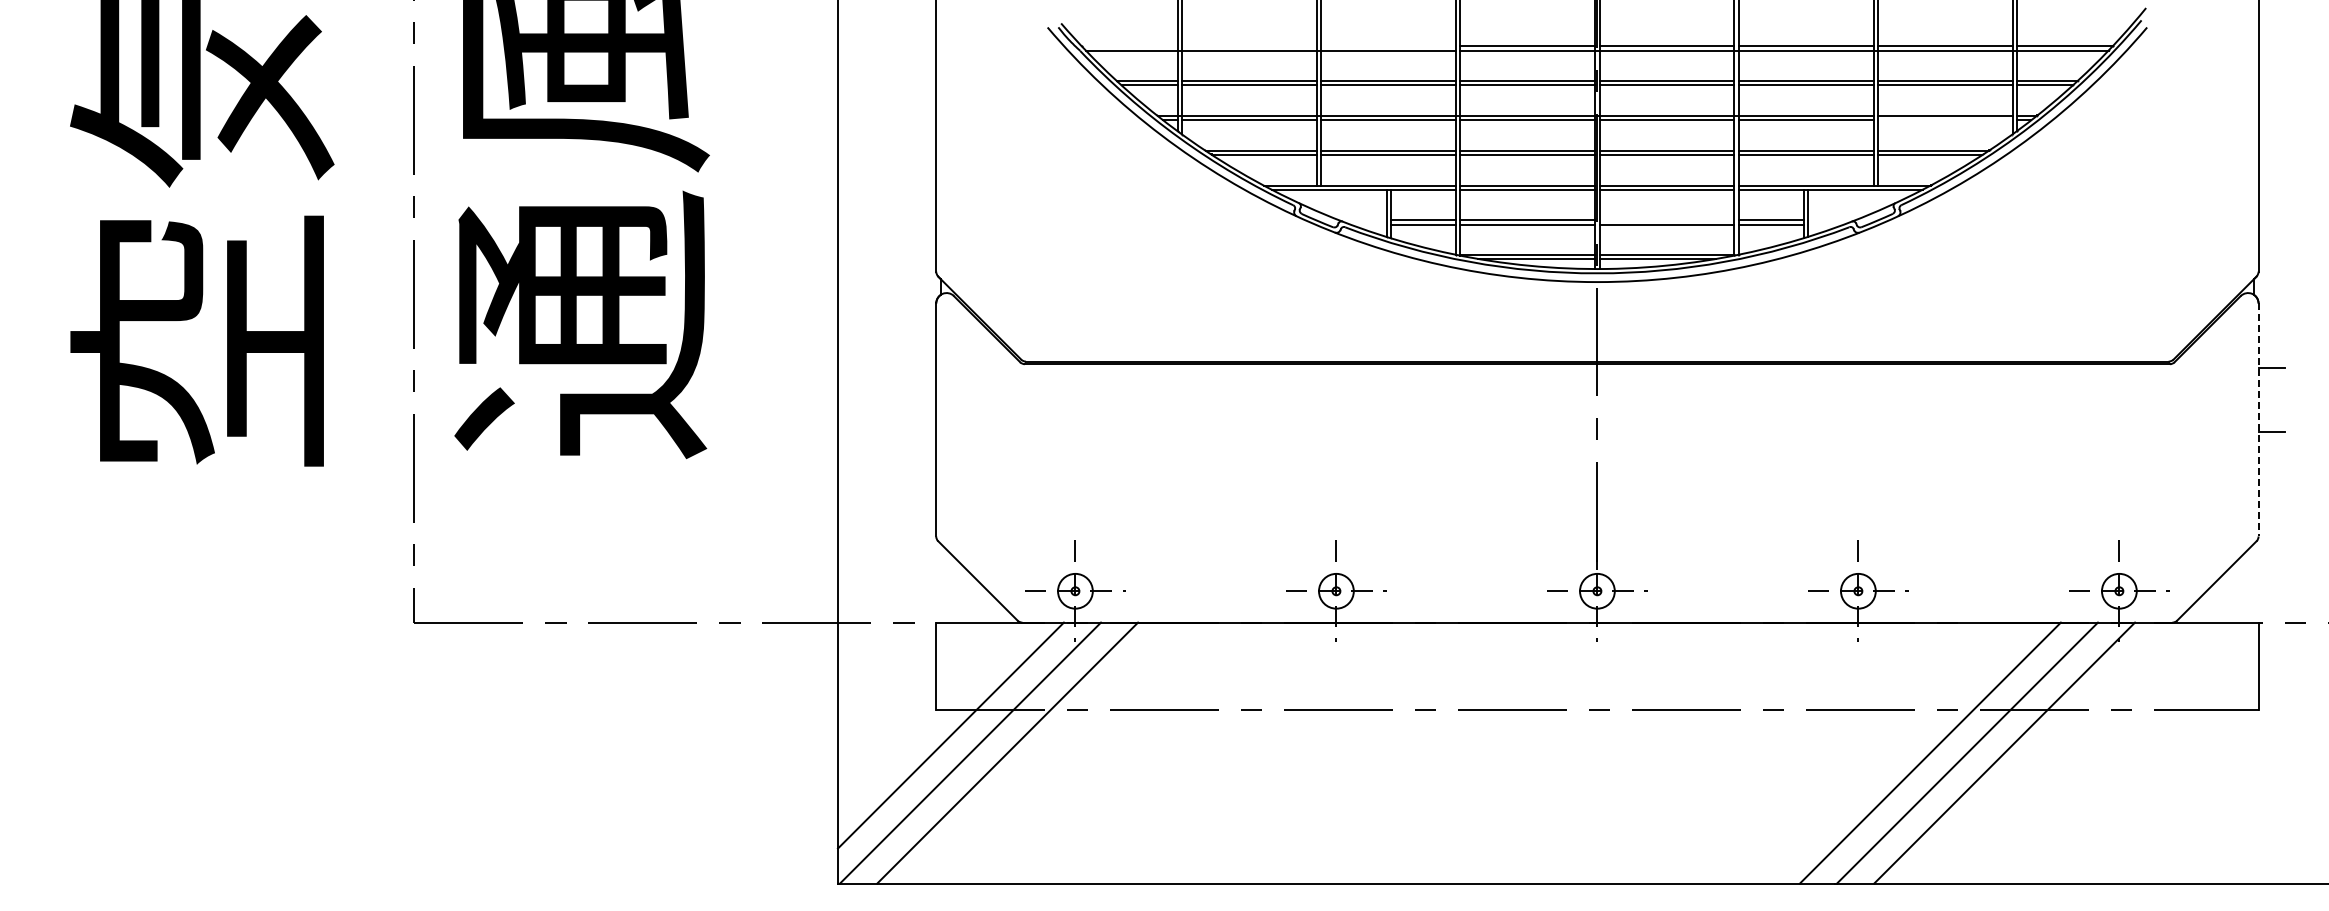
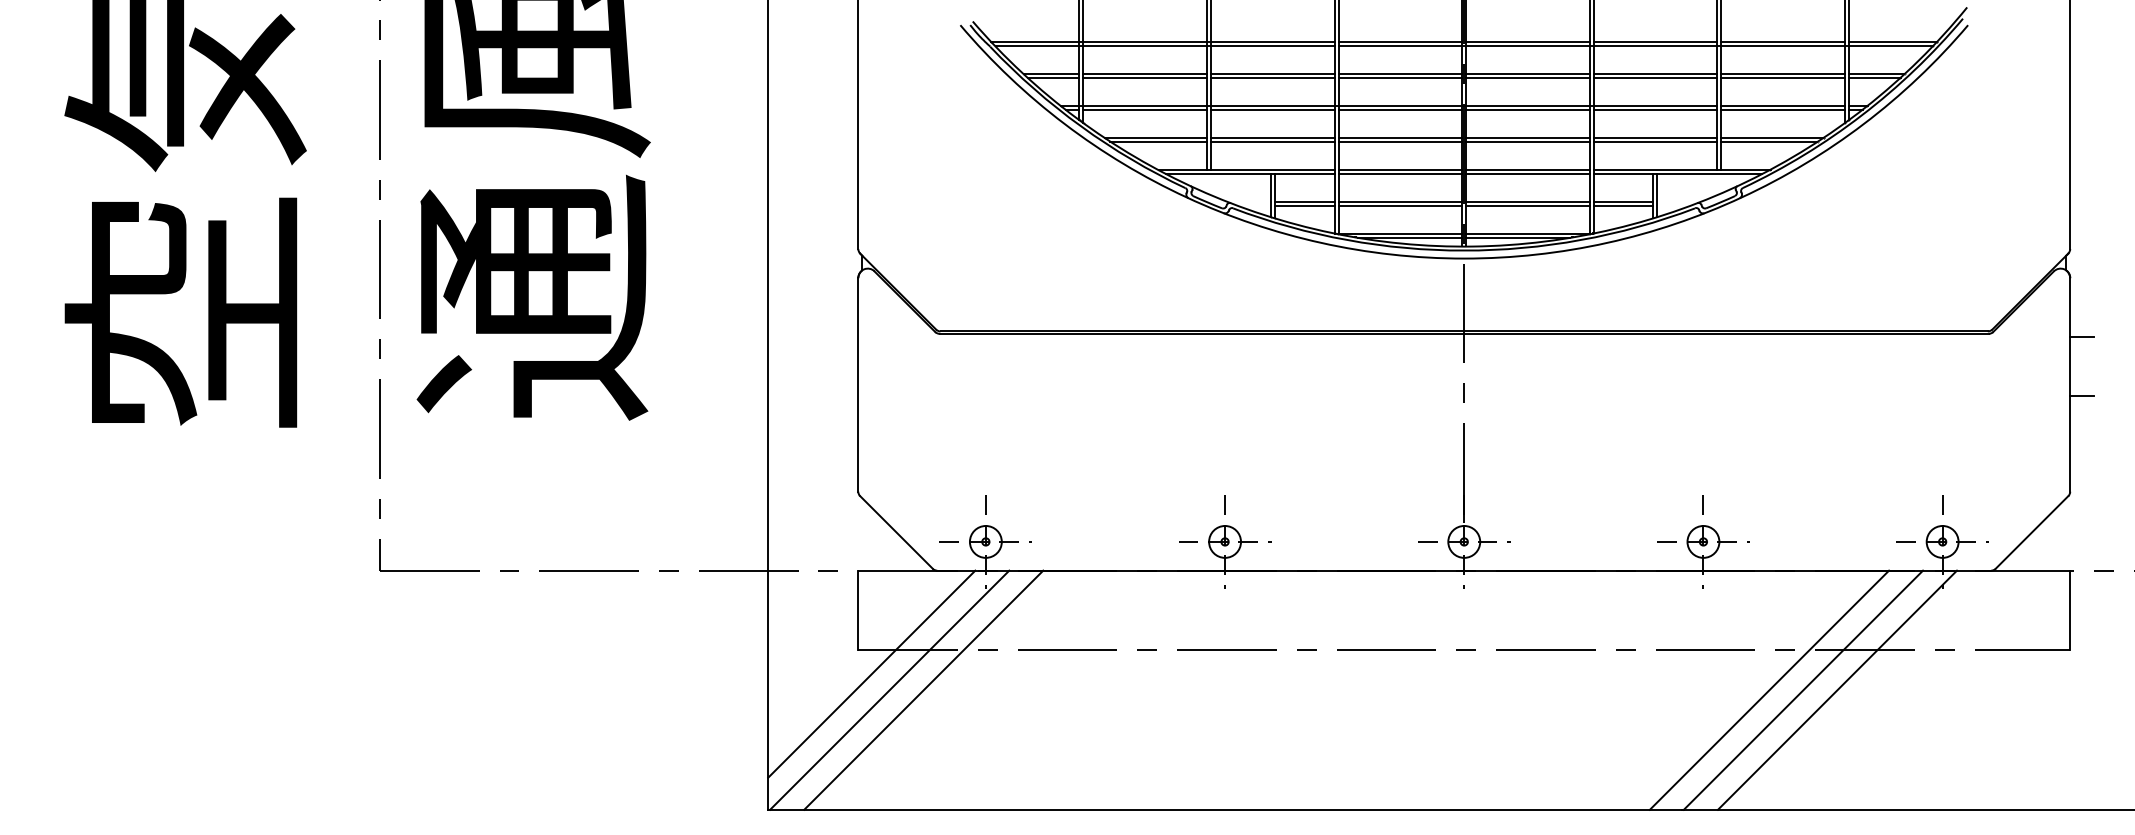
line: (1268, 46) -> (1162, 42), added
line: (1944, 120) -> (1782, 110), added
line: (1666, 220) -> (1527, 202), added
line: (2258, 420) -> (2070, 385), dashed -> solid

